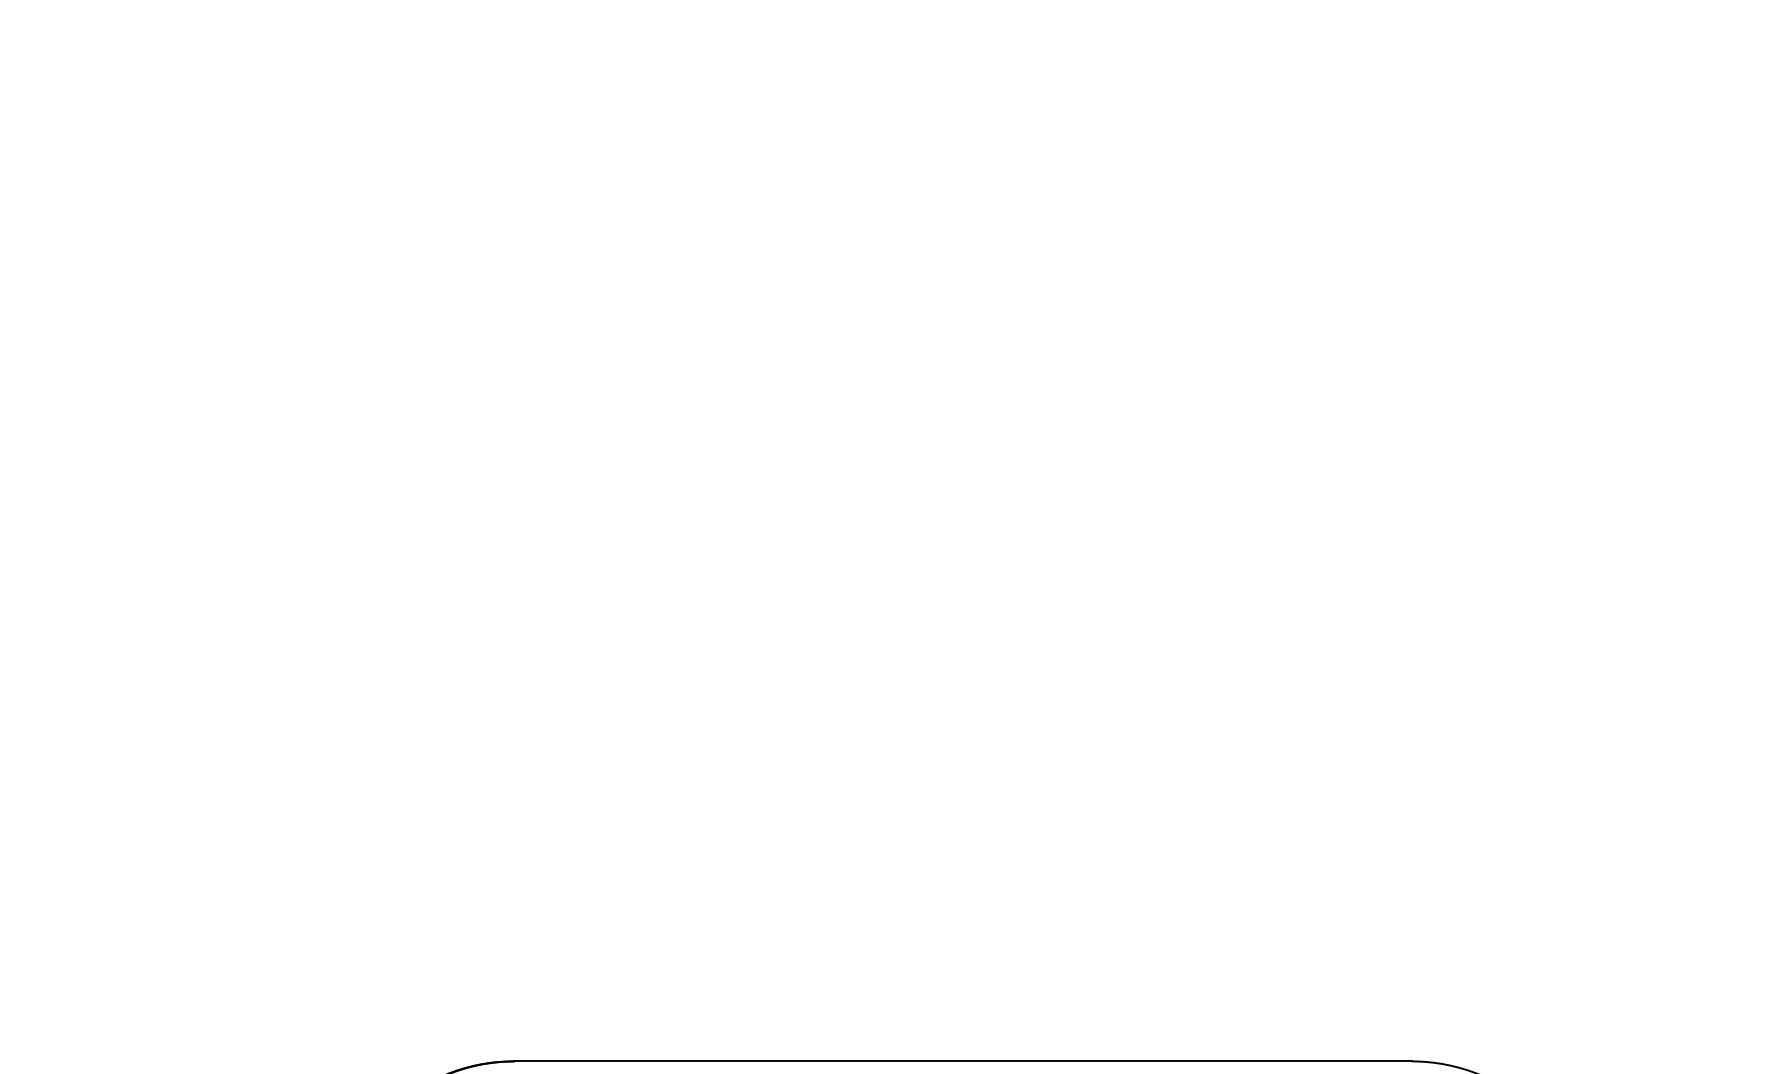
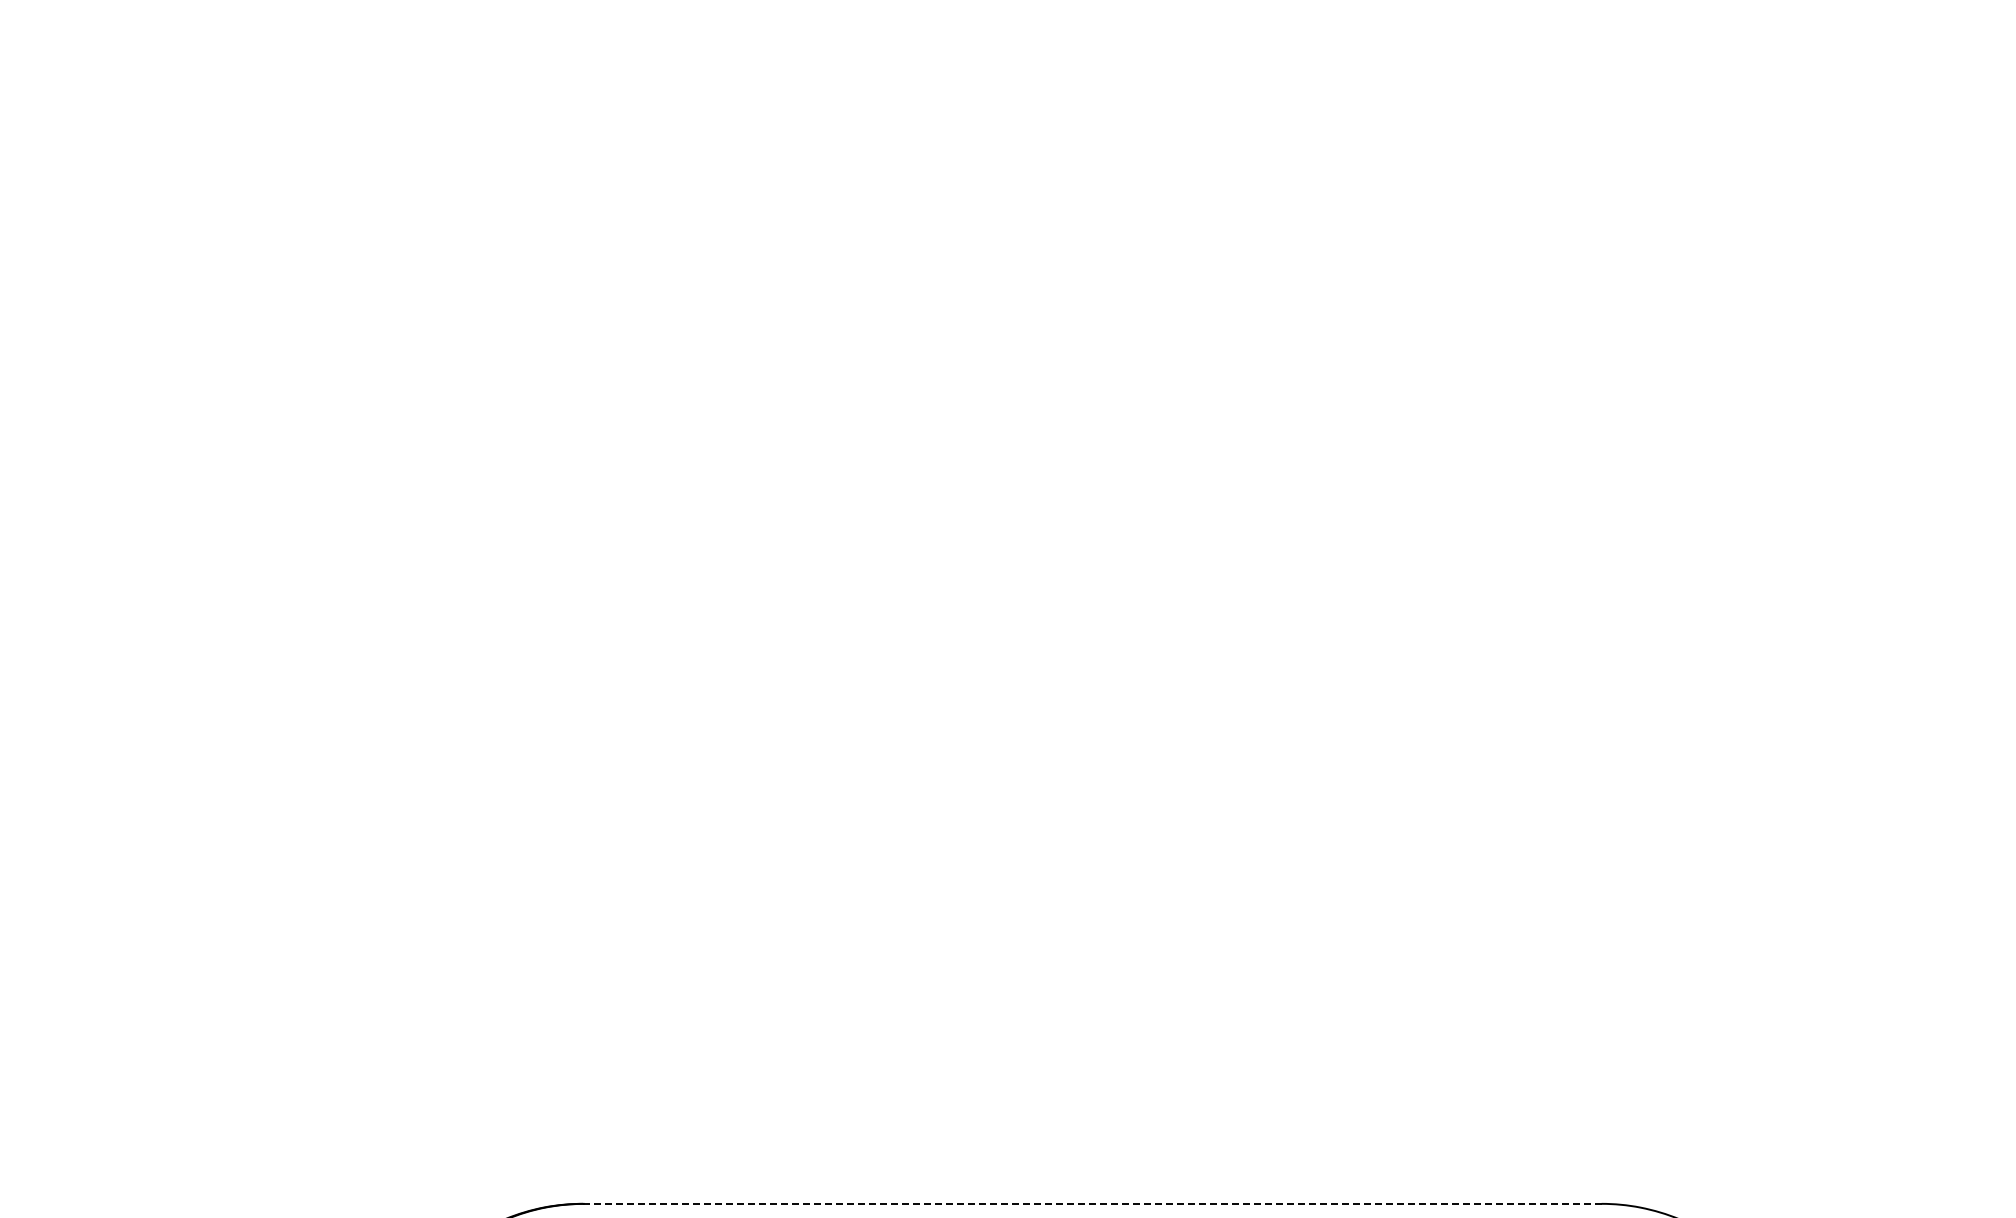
line: (962, 1061) -> (1092, 1203), solid -> dashed

